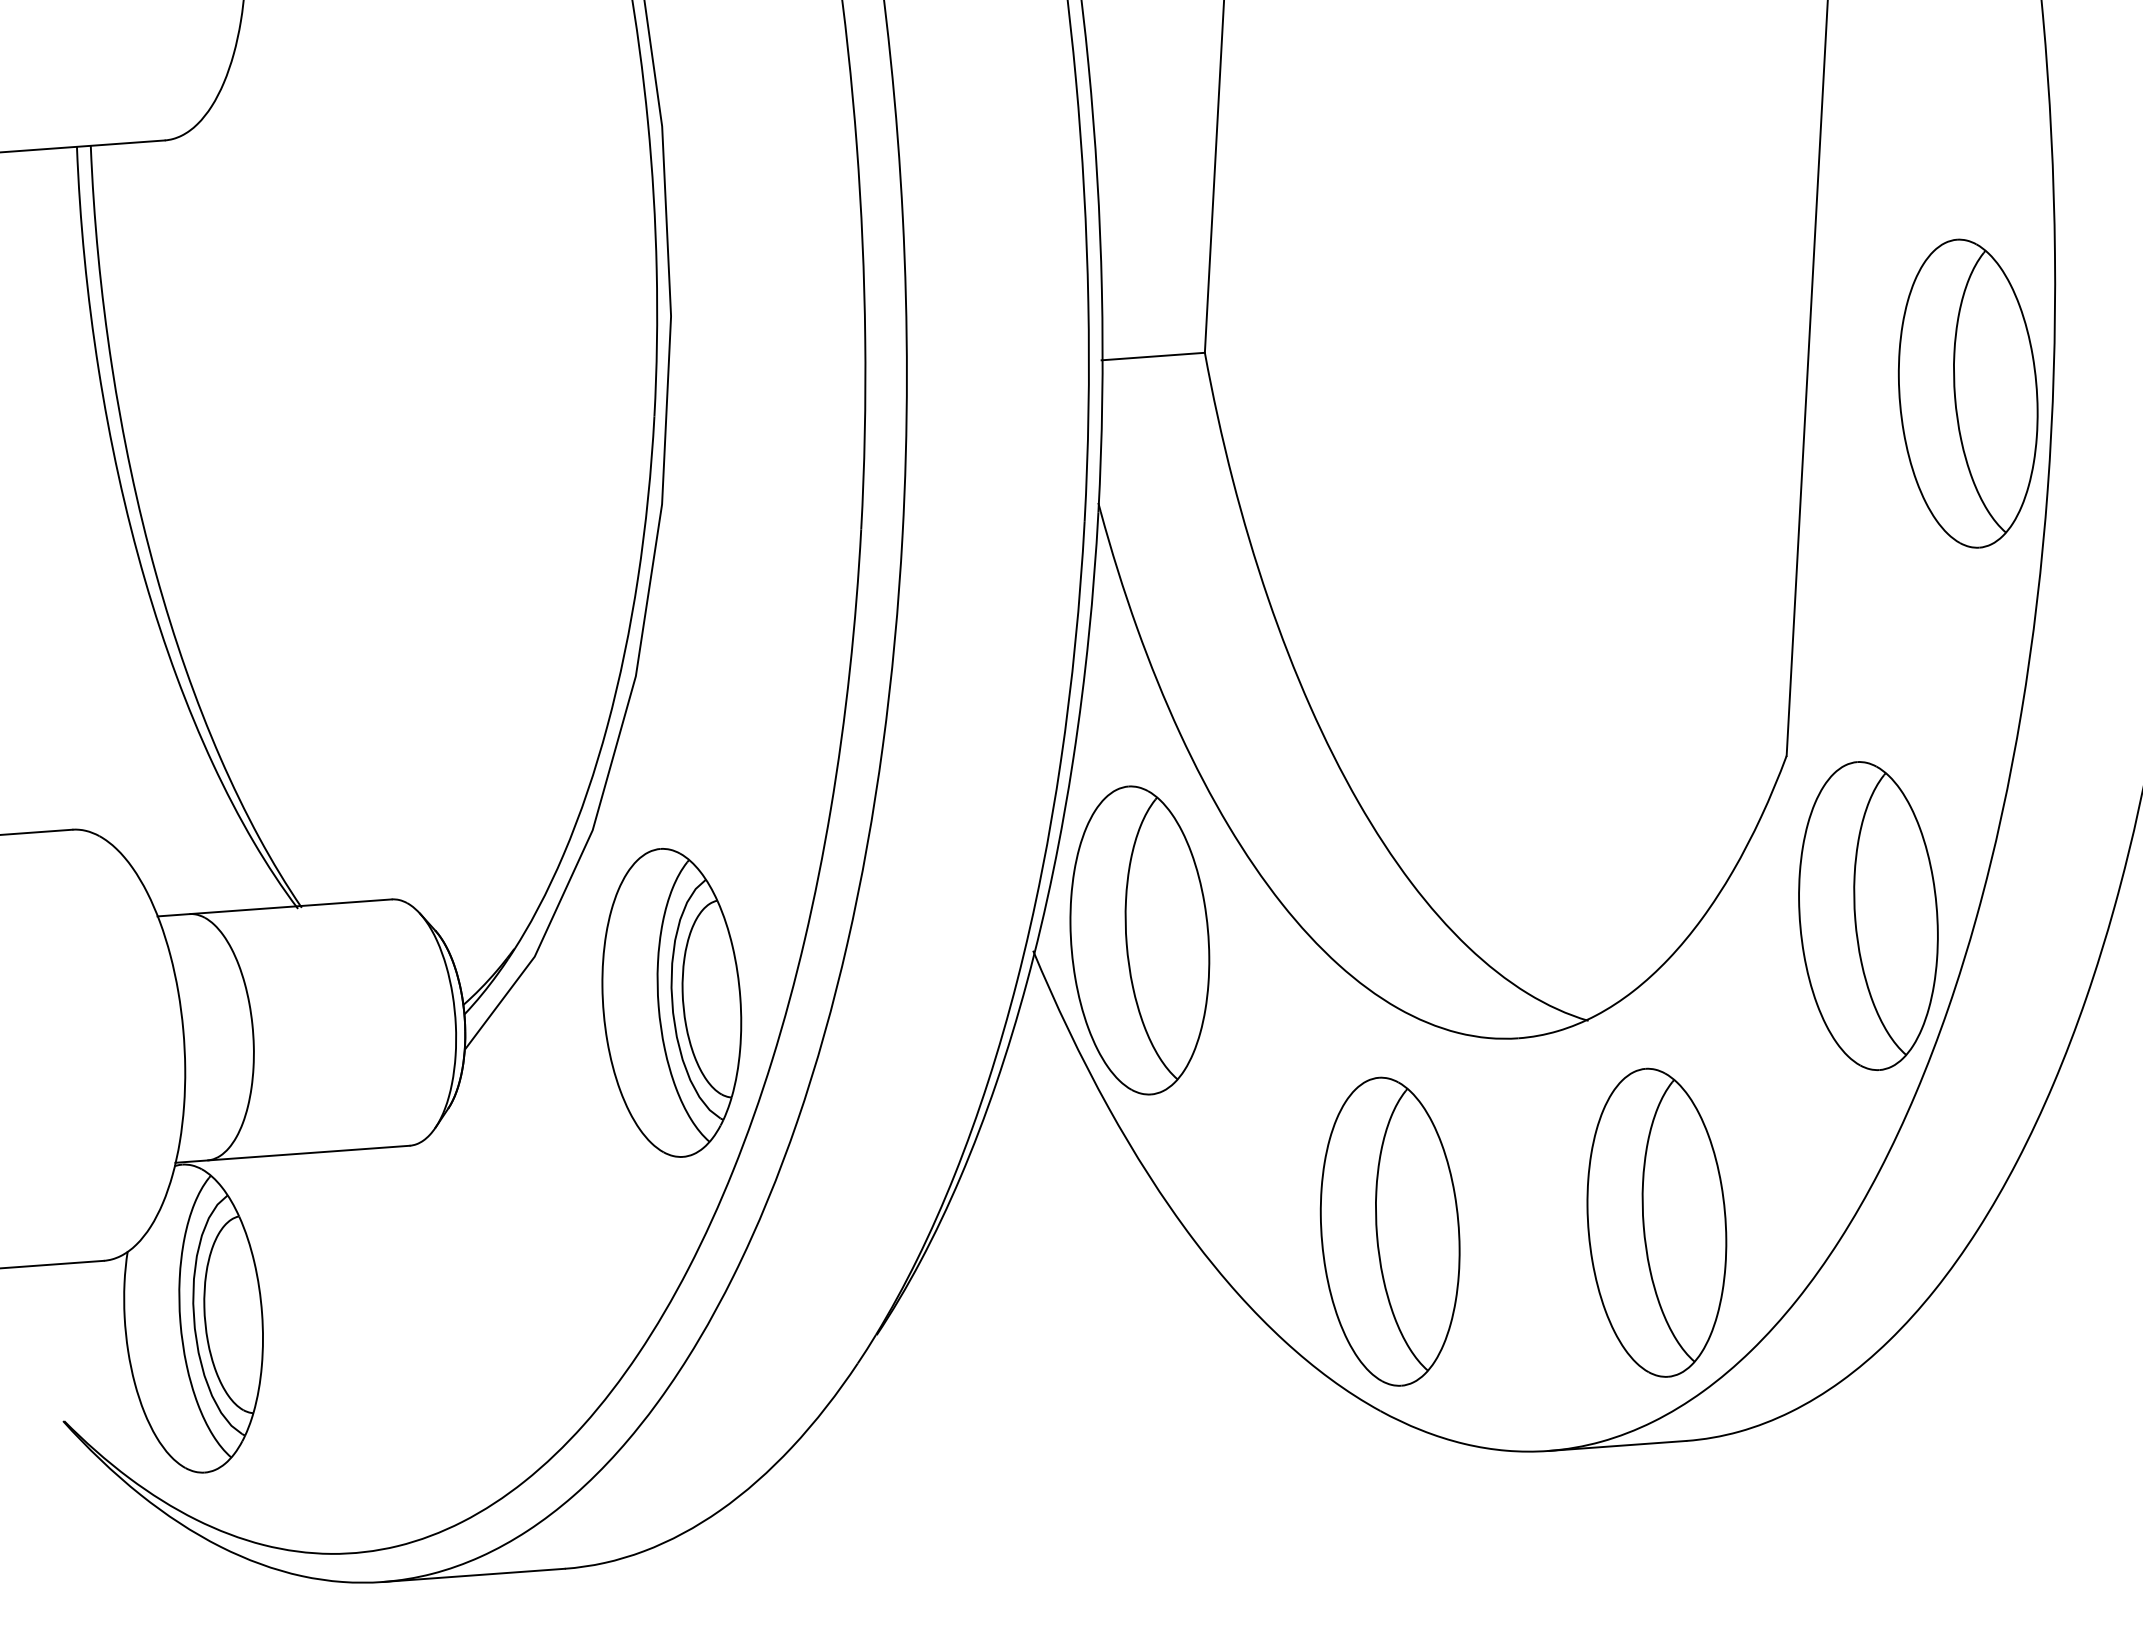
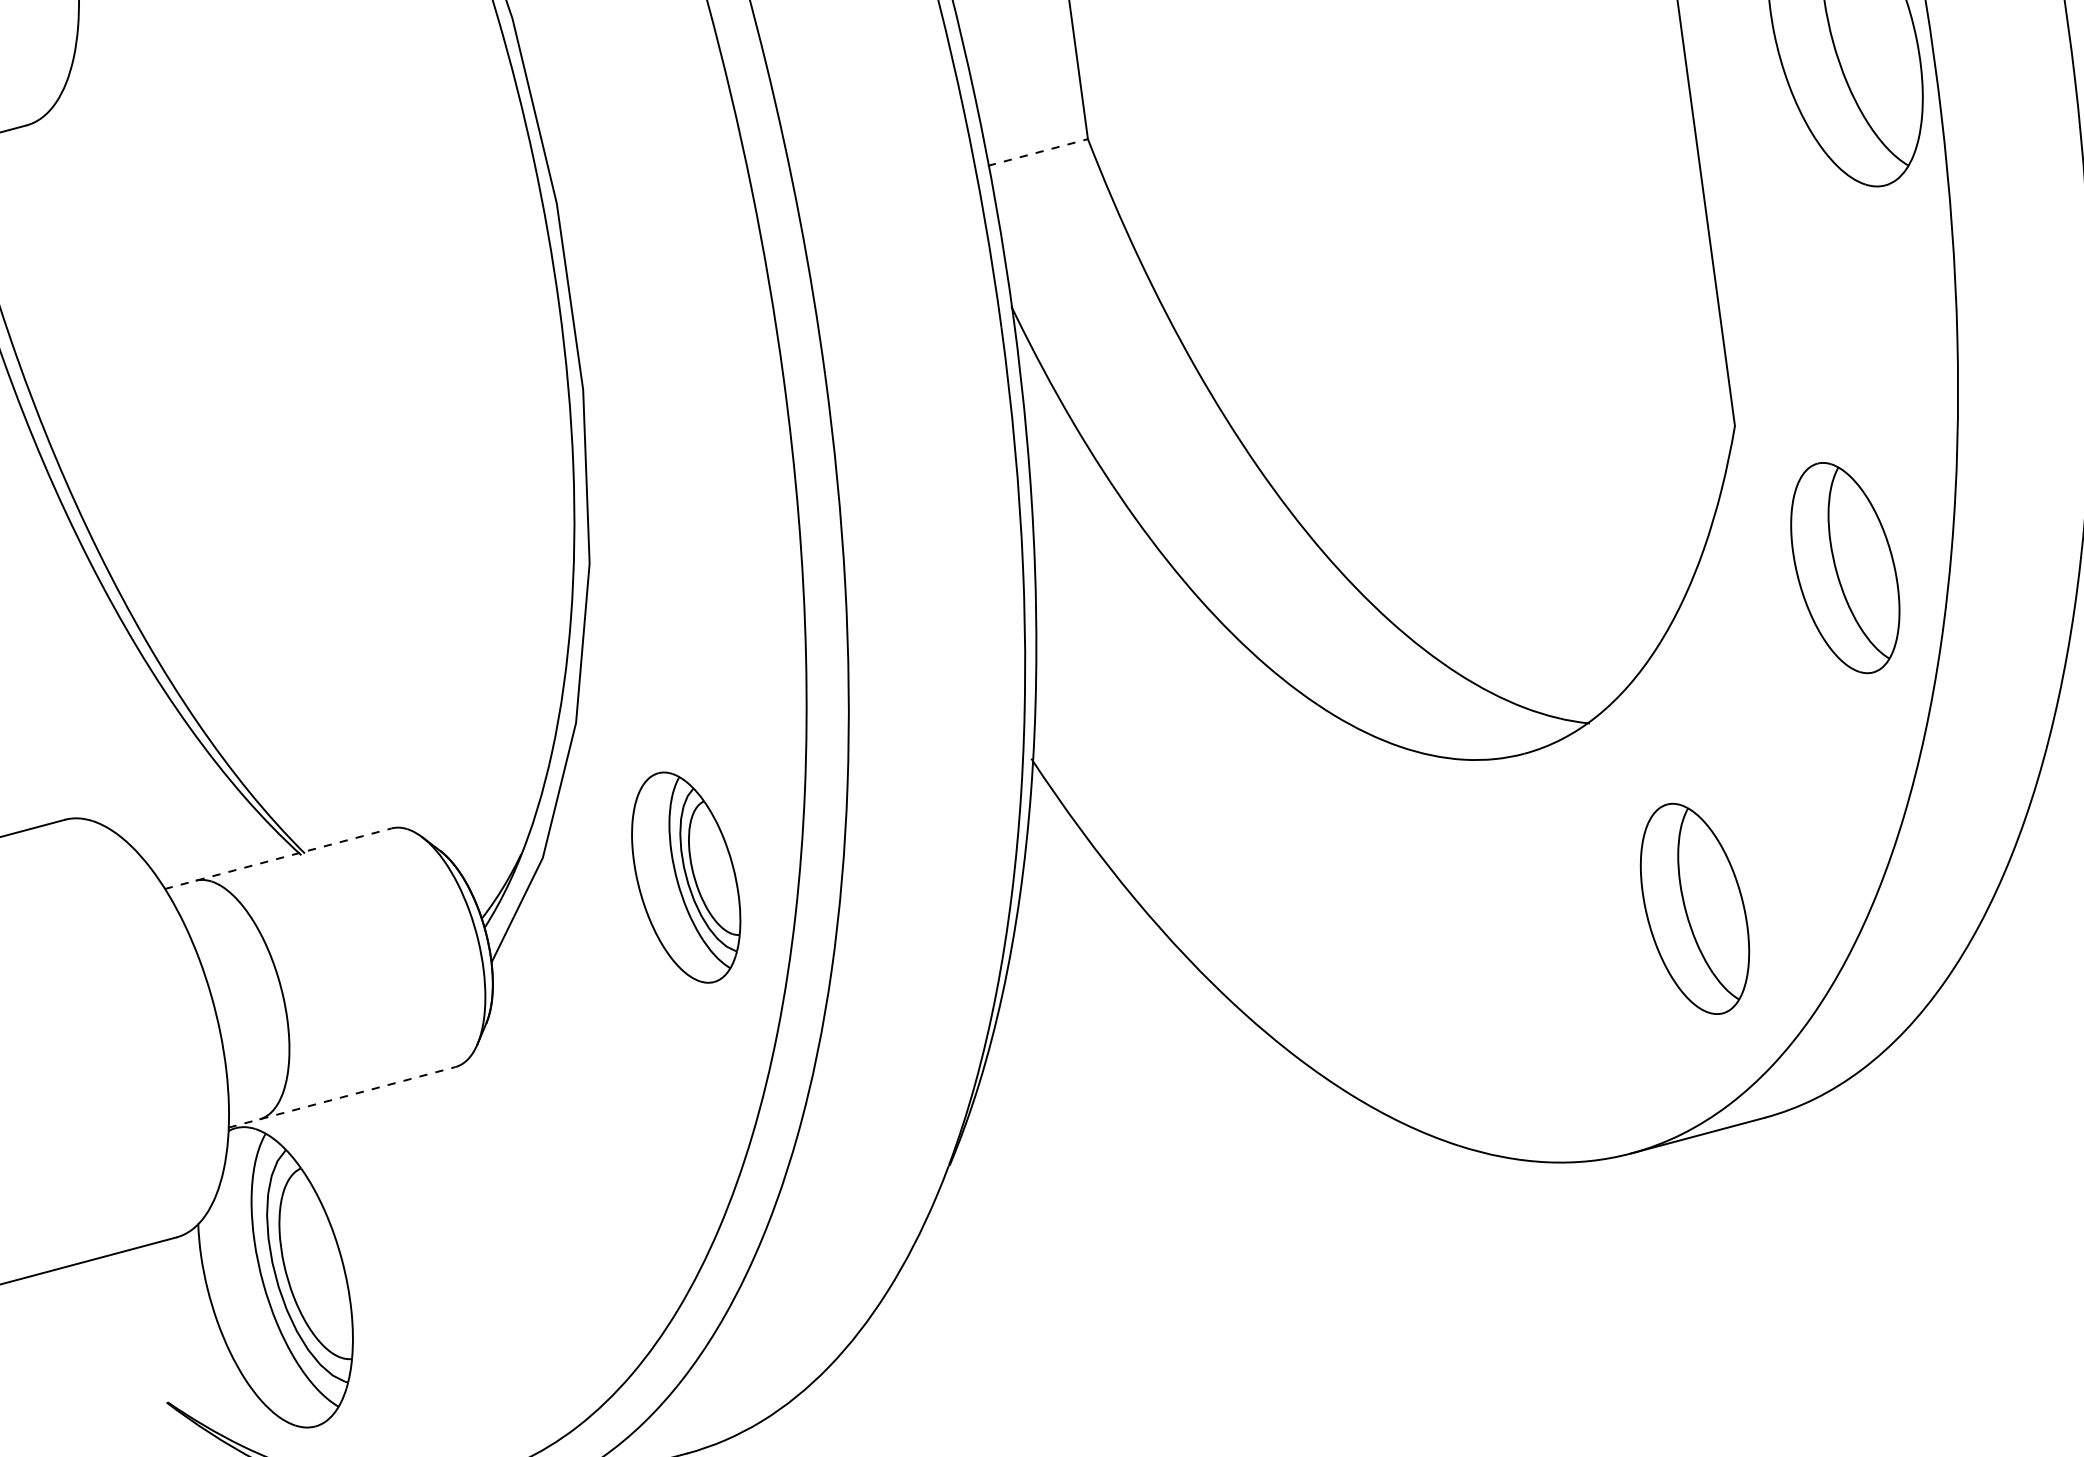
line: (1153, 356) -> (1038, 152), solid -> dashed
line: (275, 907) -> (278, 858), solid -> dashed
part: (1868, 915) -> (1845, 567), size x0.7
part: (1139, 940) -> (1133, 728), removed
part: (671, 1002) -> (685, 877), size x0.7
line: (293, 1154) -> (342, 1097), solid -> dashed
part: (1656, 1222) -> (1694, 908), size x0.7
part: (1389, 1231) -> (1433, 967), removed

